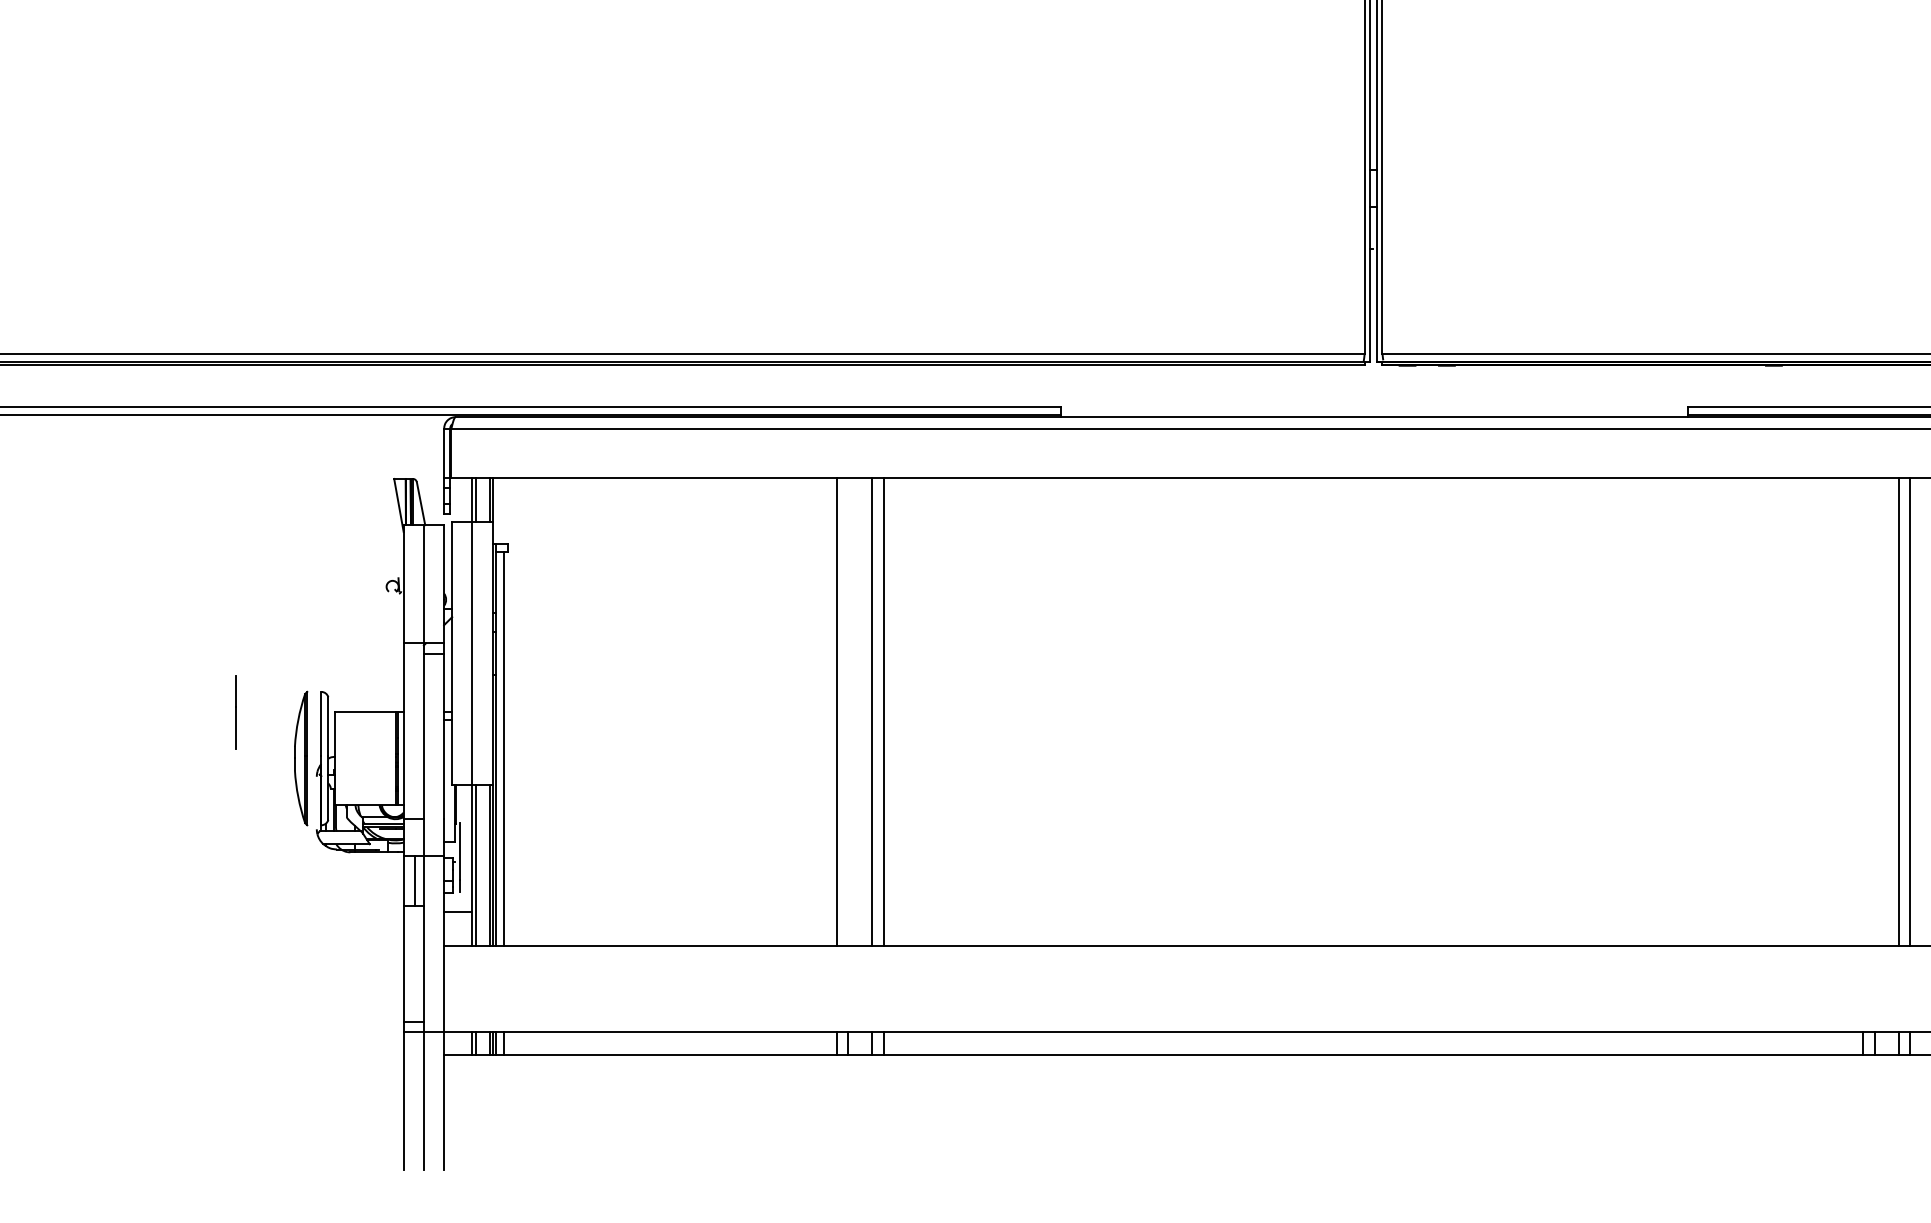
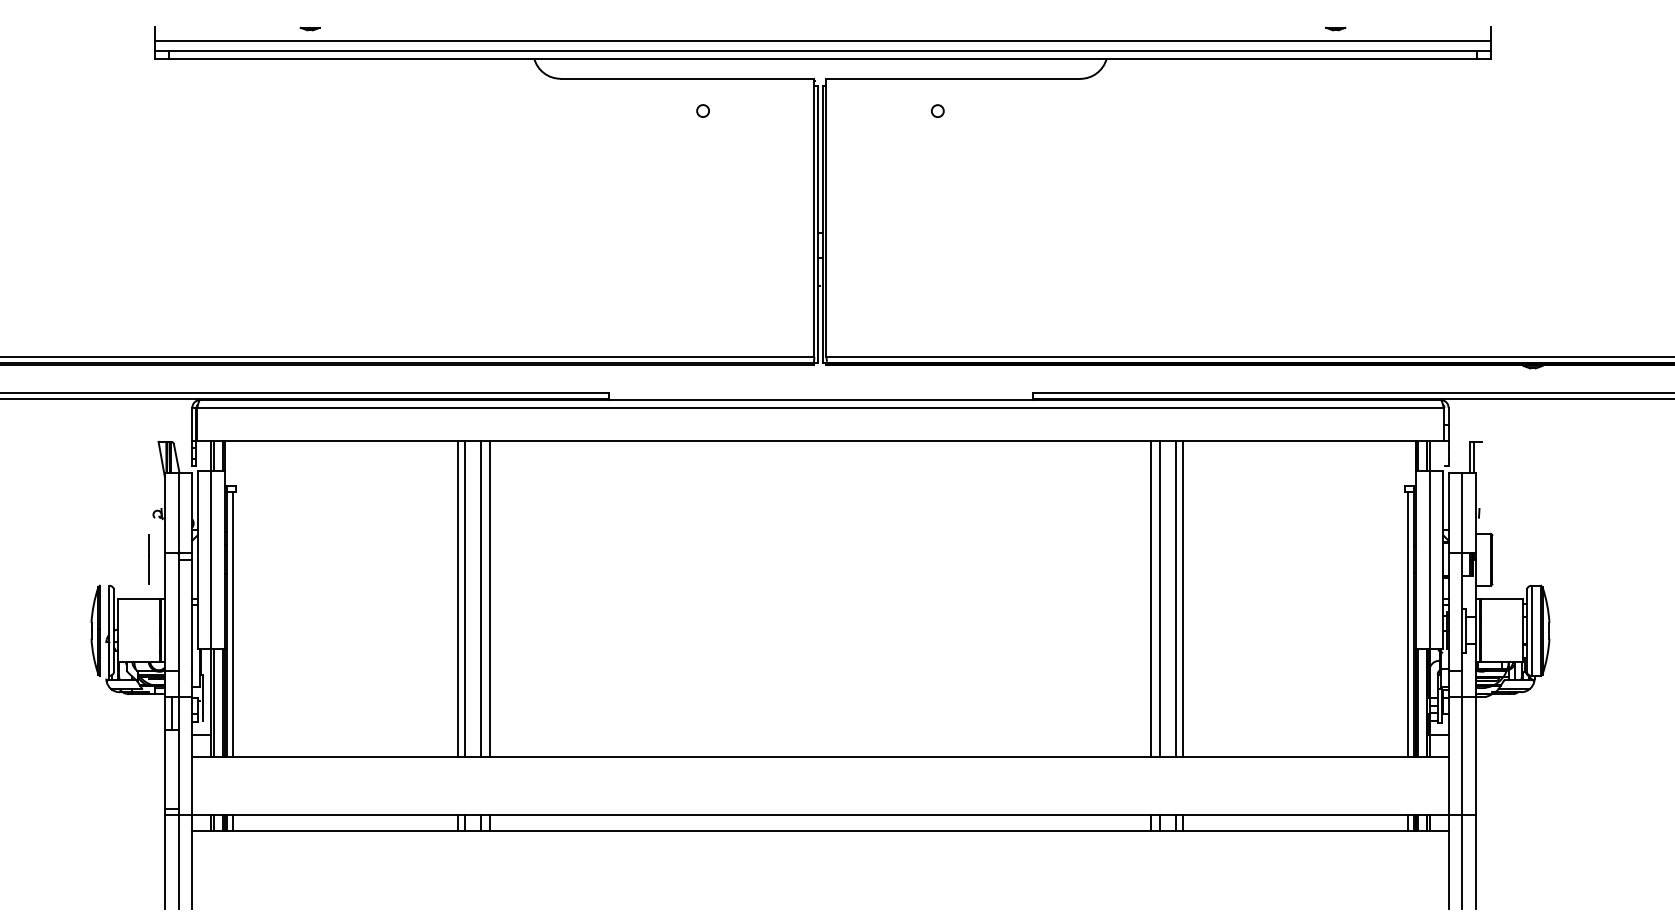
line: (235, 712) -> (148, 559), moved
line: (848, 712) -> (465, 599), added
line: (1863, 712) -> (1151, 599), added
line: (1875, 712) -> (1159, 599), added

